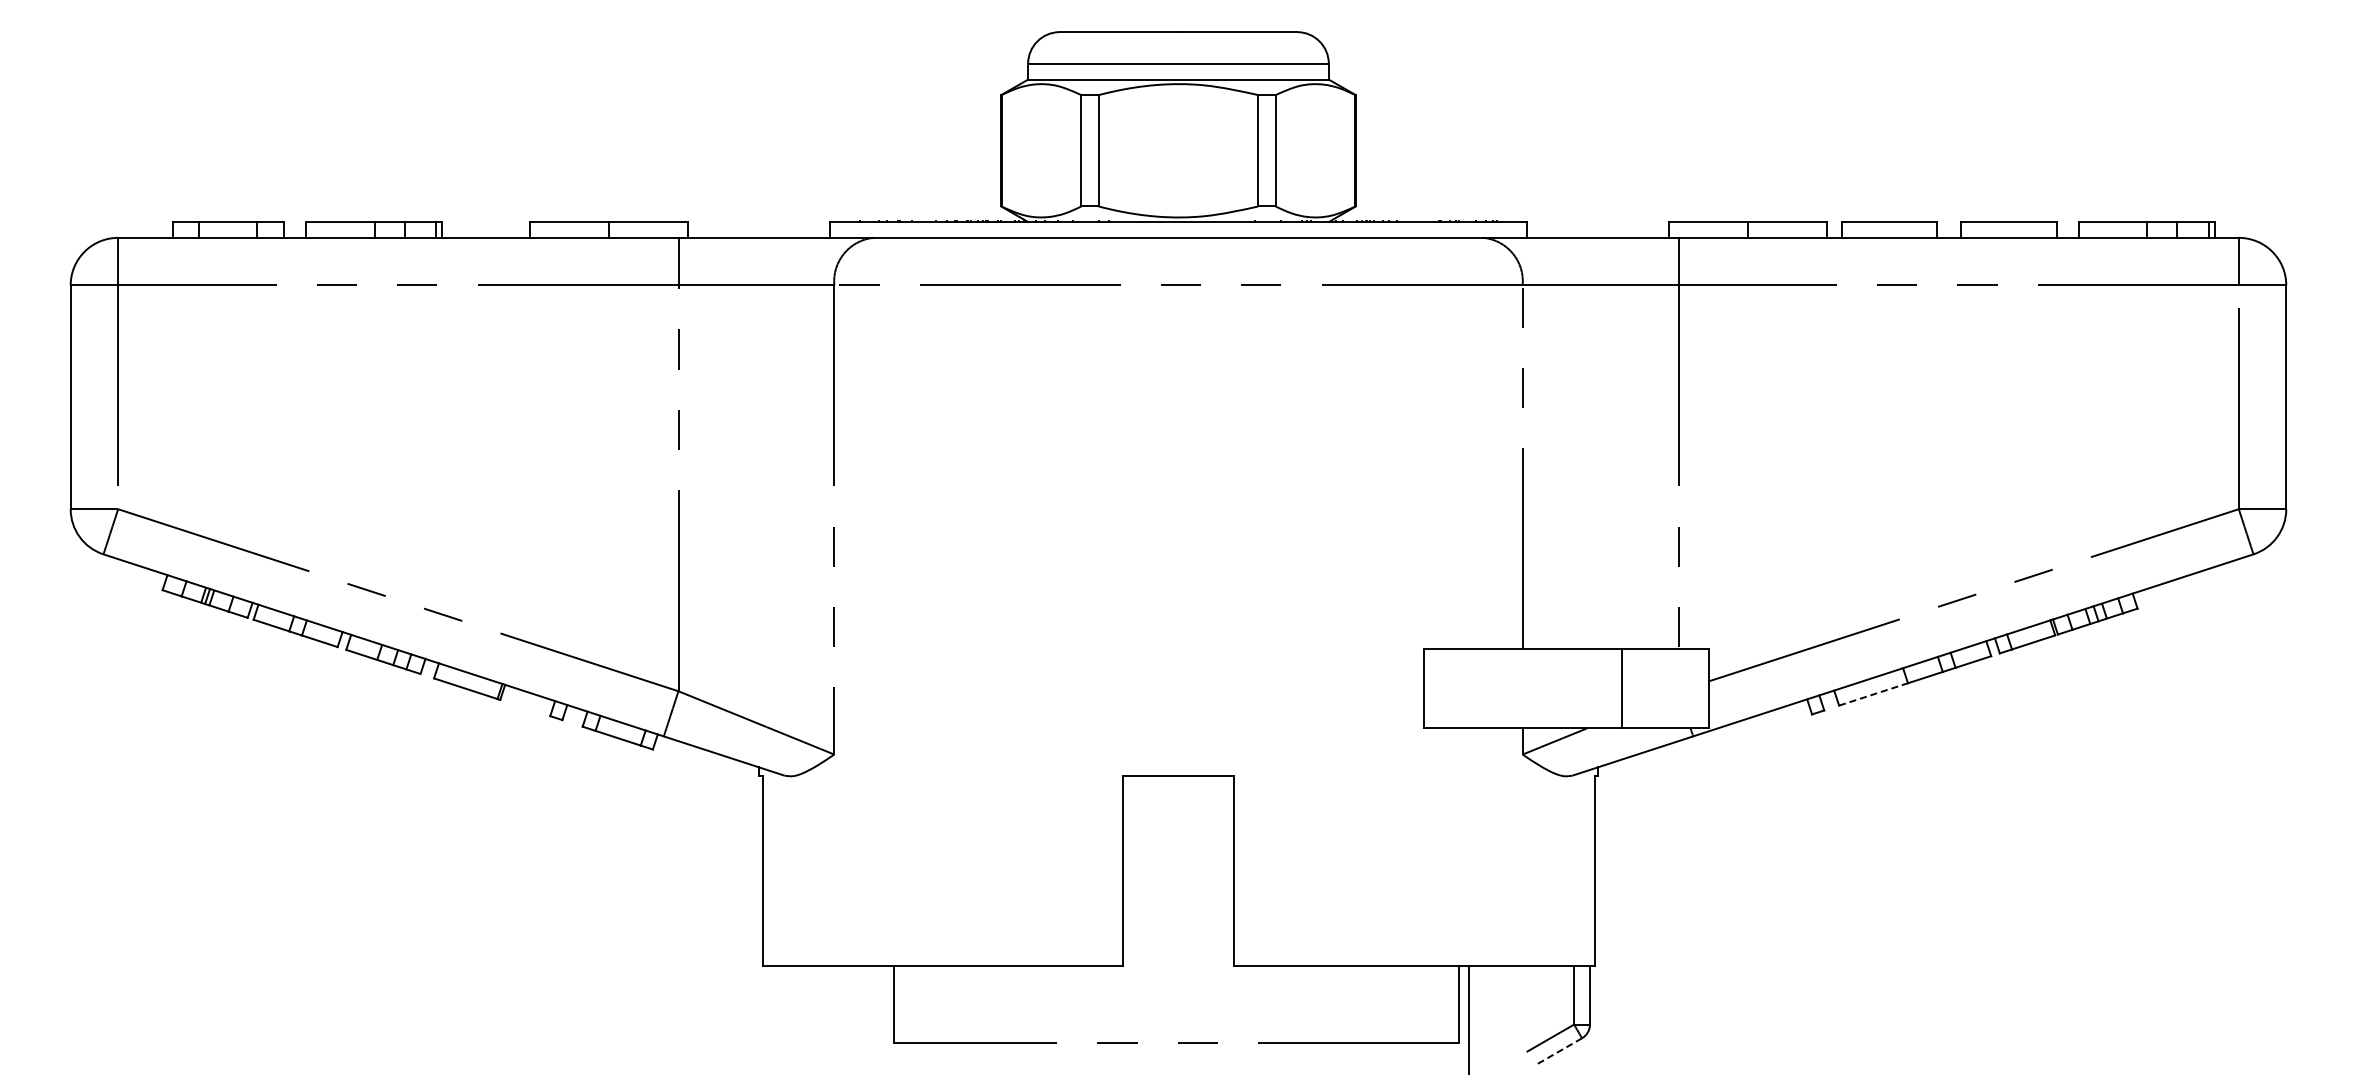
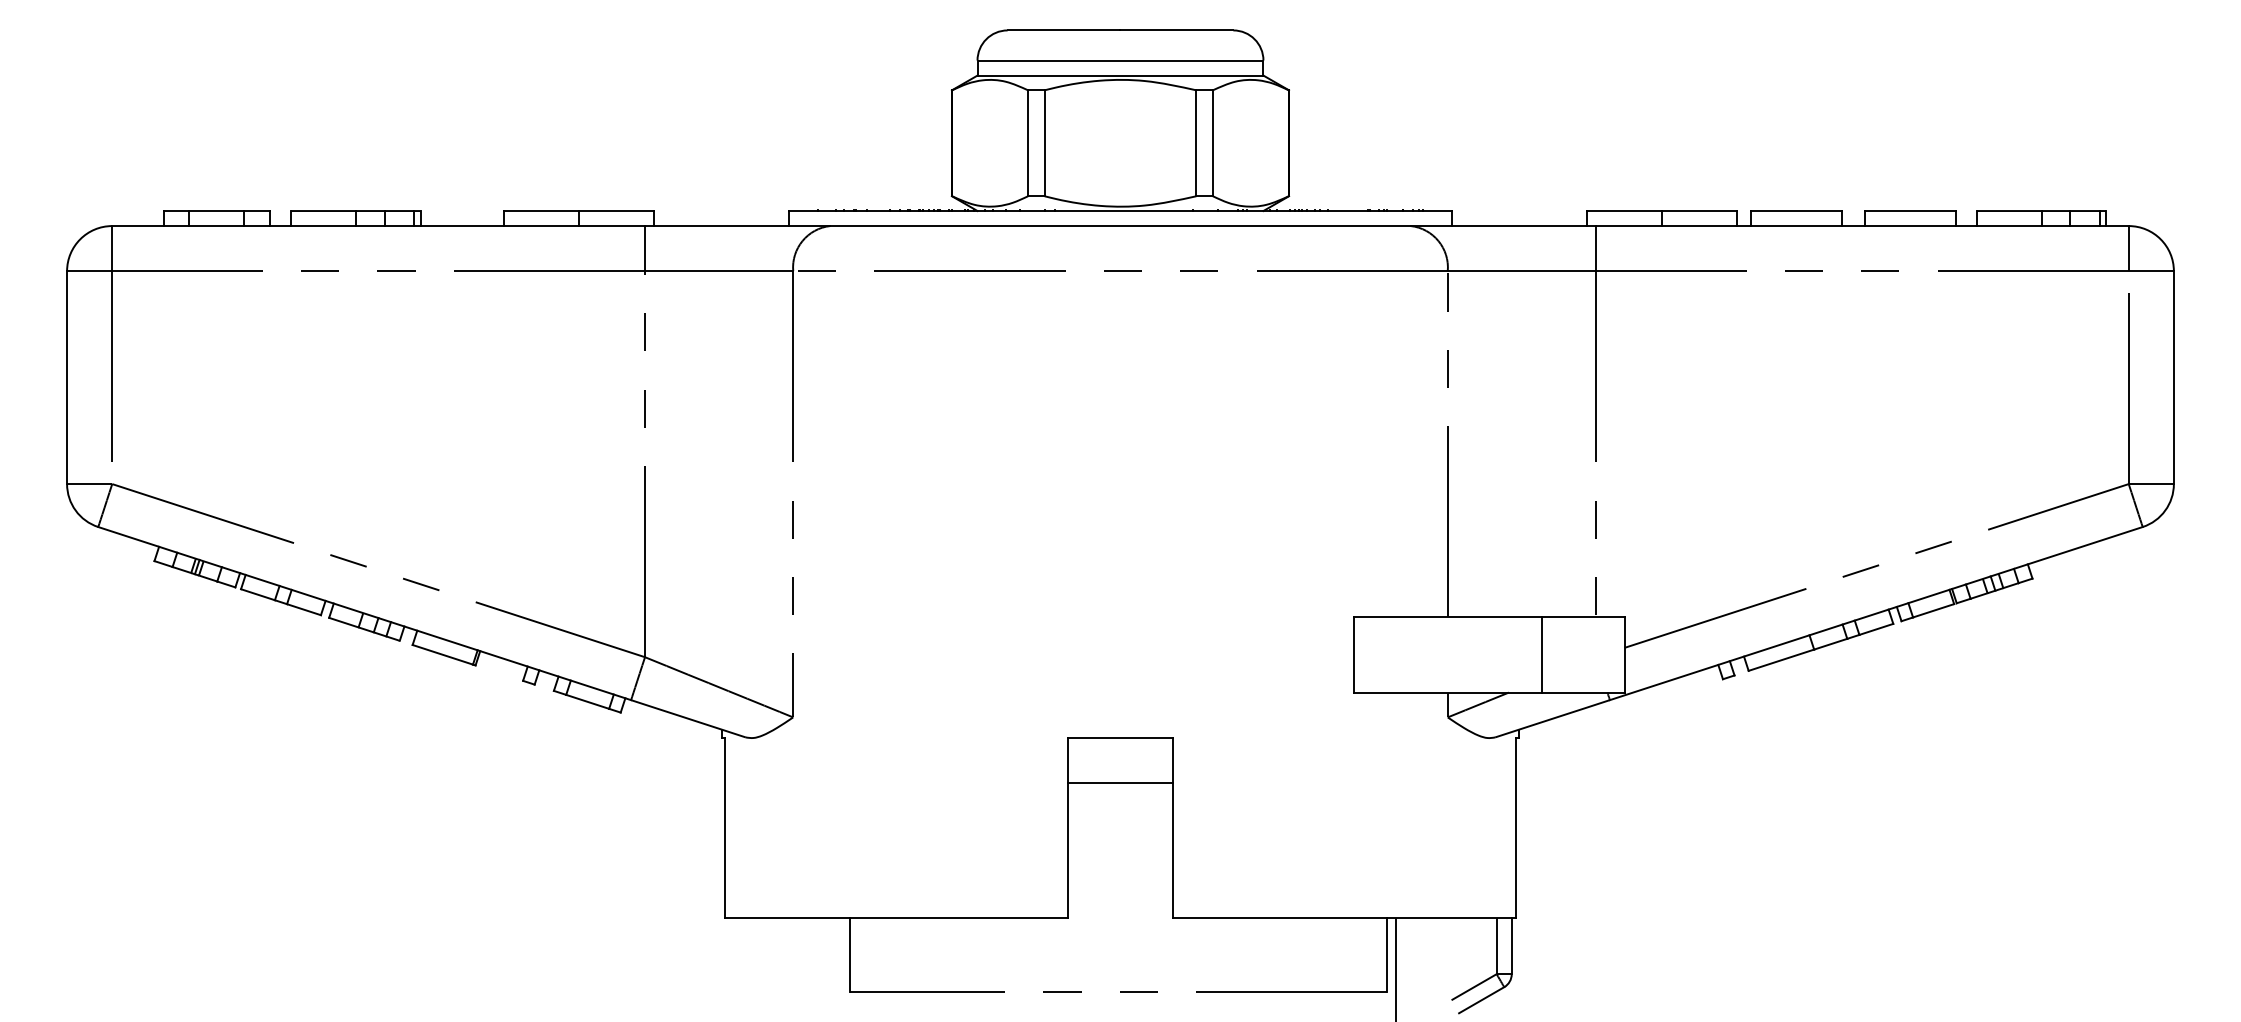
line: (1874, 694) -> (1782, 660), dashed -> solid
line: (1178, 823) -> (1120, 782), added
line: (1557, 1052) -> (1480, 1000), dashed -> solid

